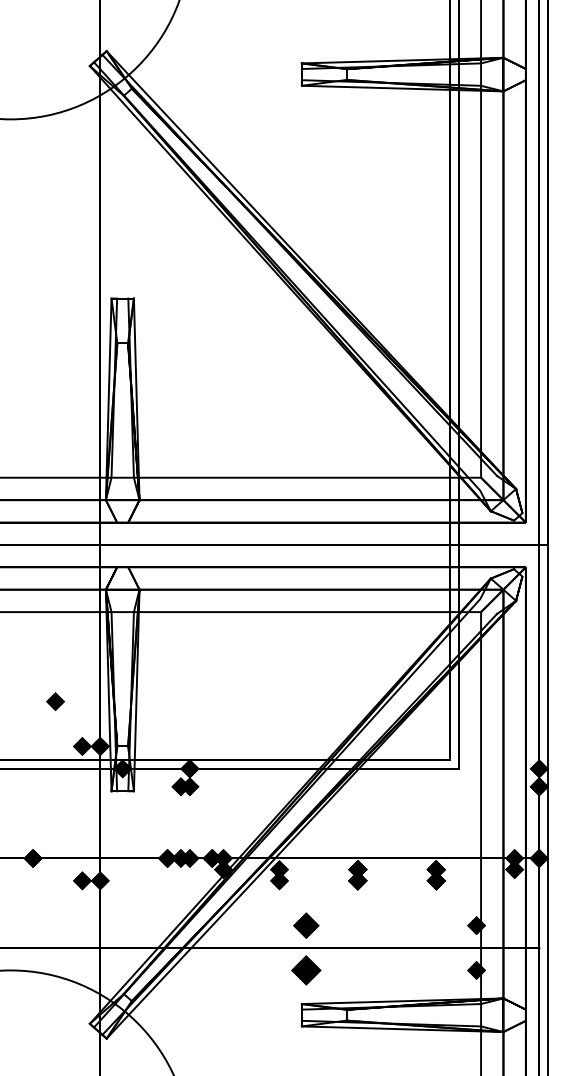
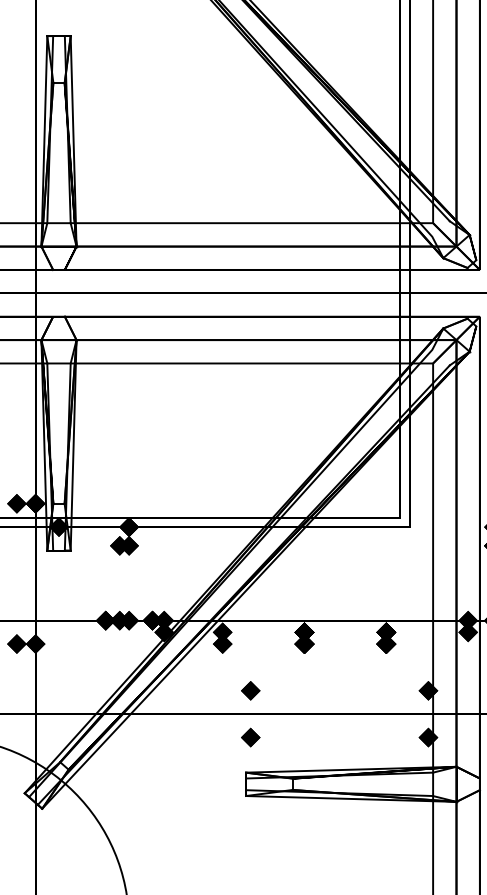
part: (306, 925) -> (250, 690), size x0.71
part: (306, 970) -> (250, 737), size x0.62

